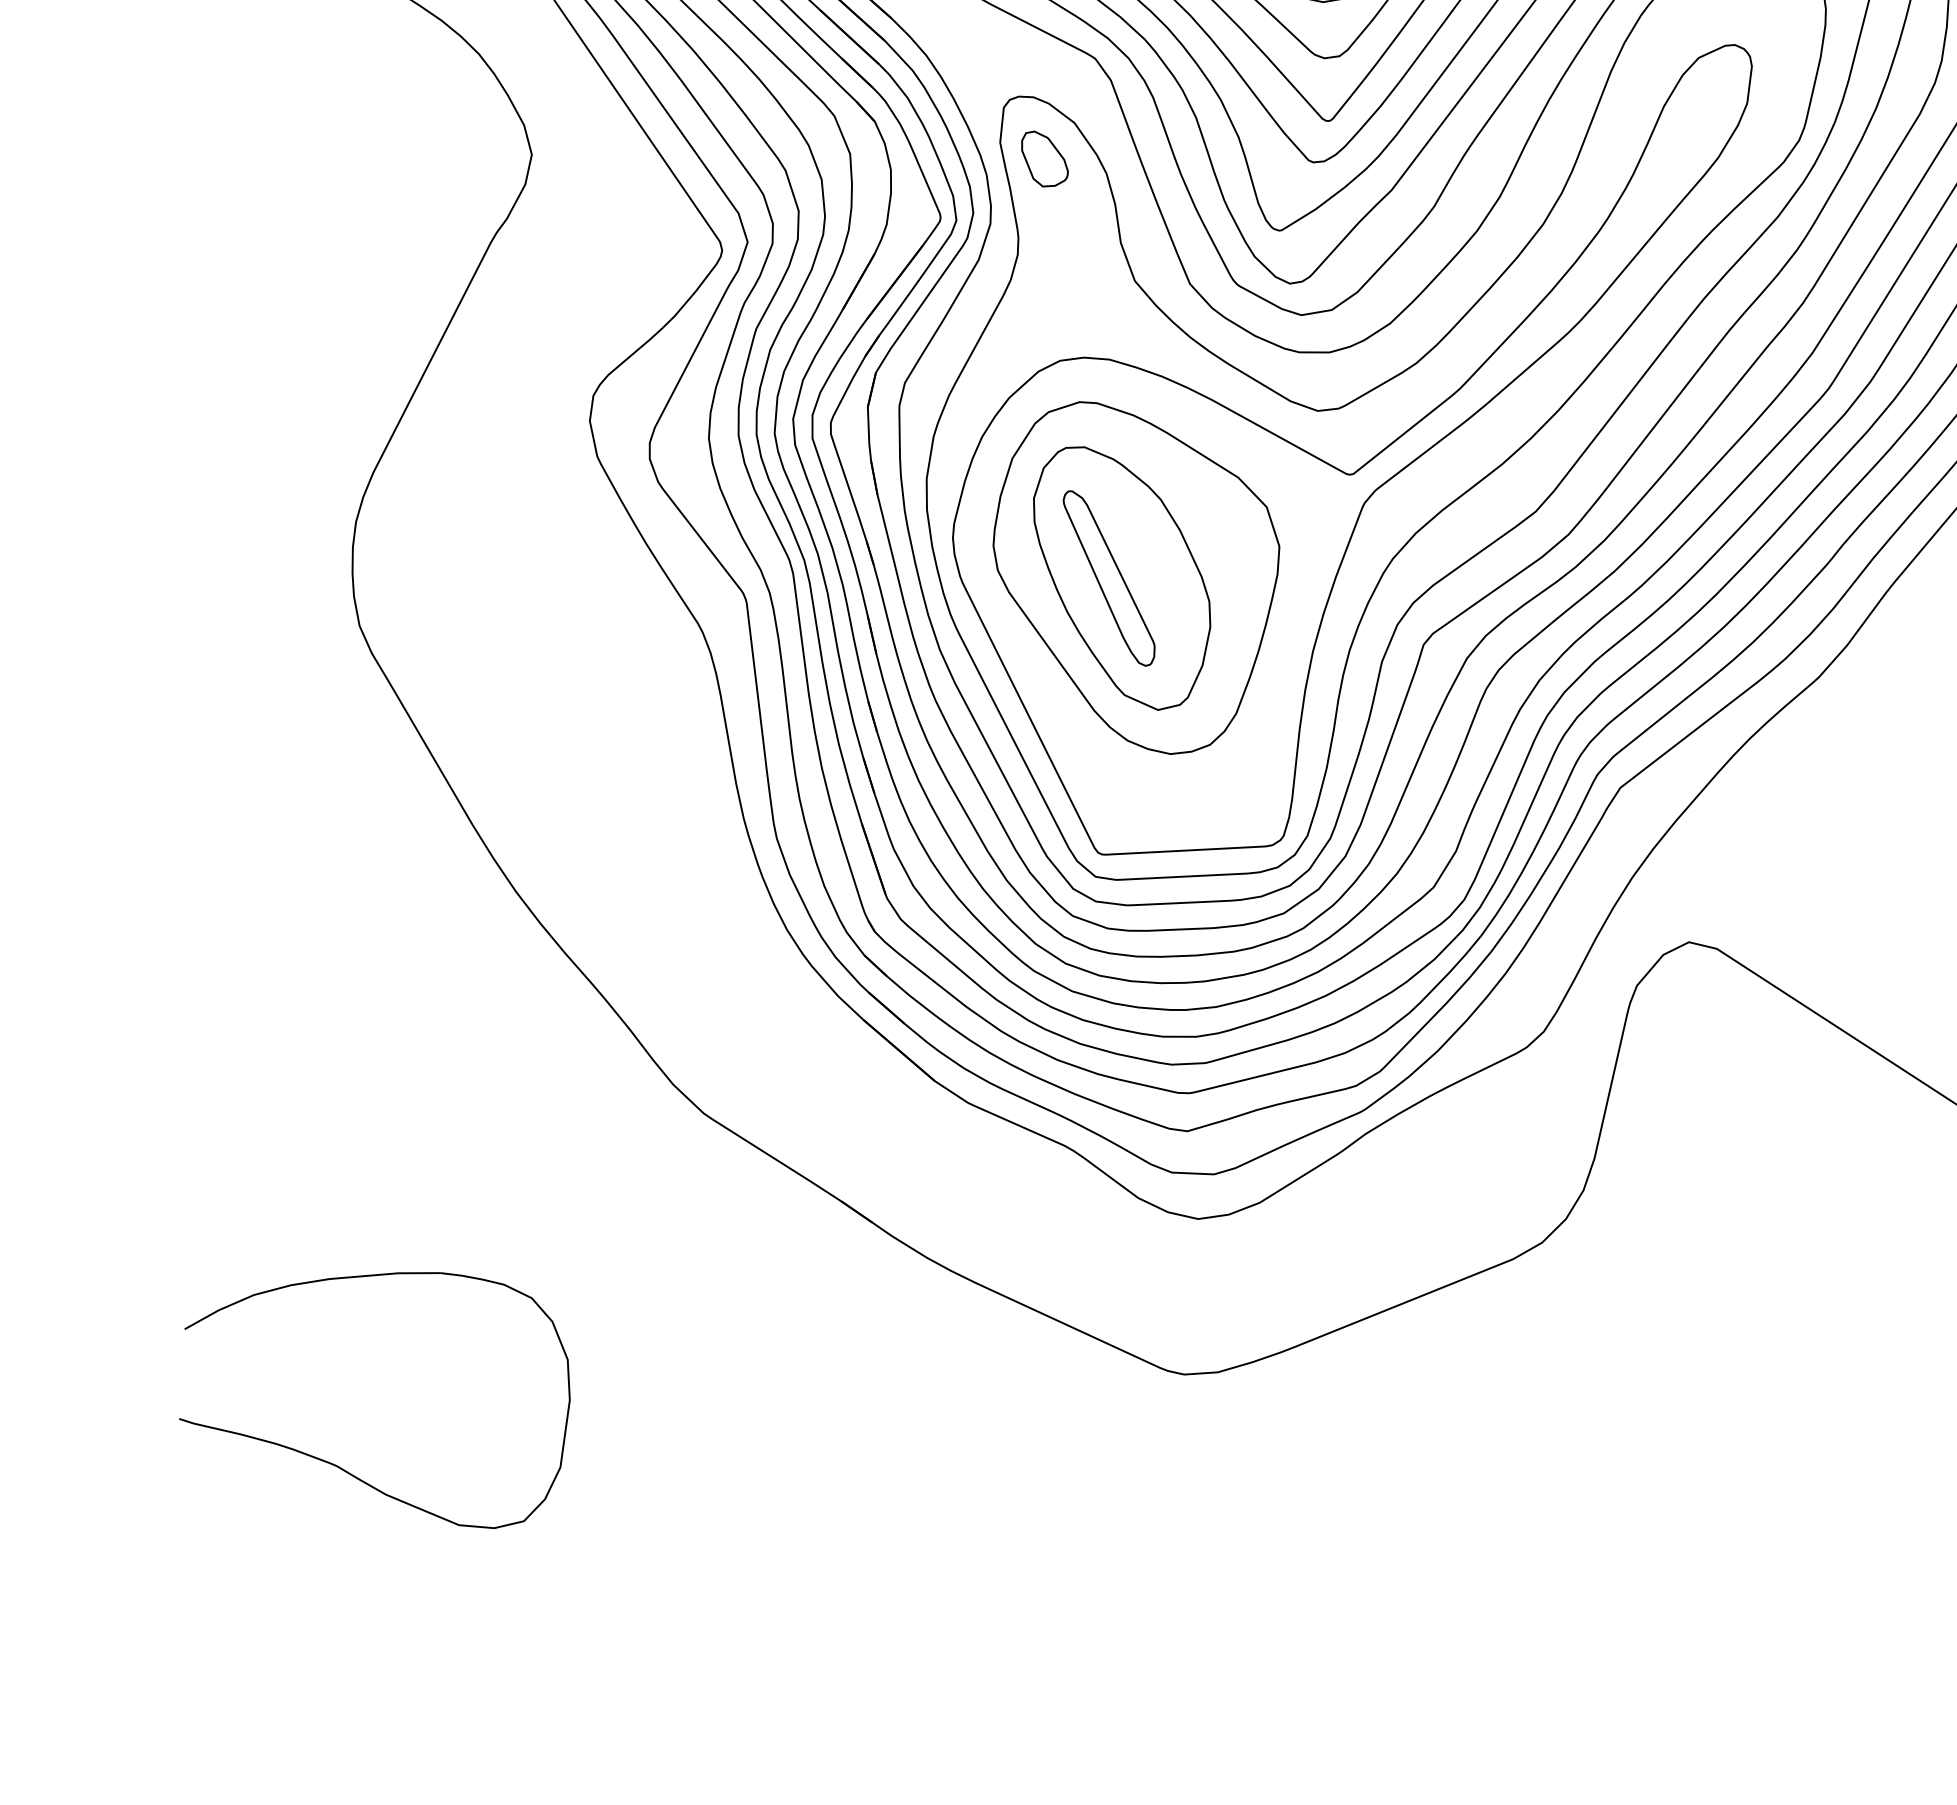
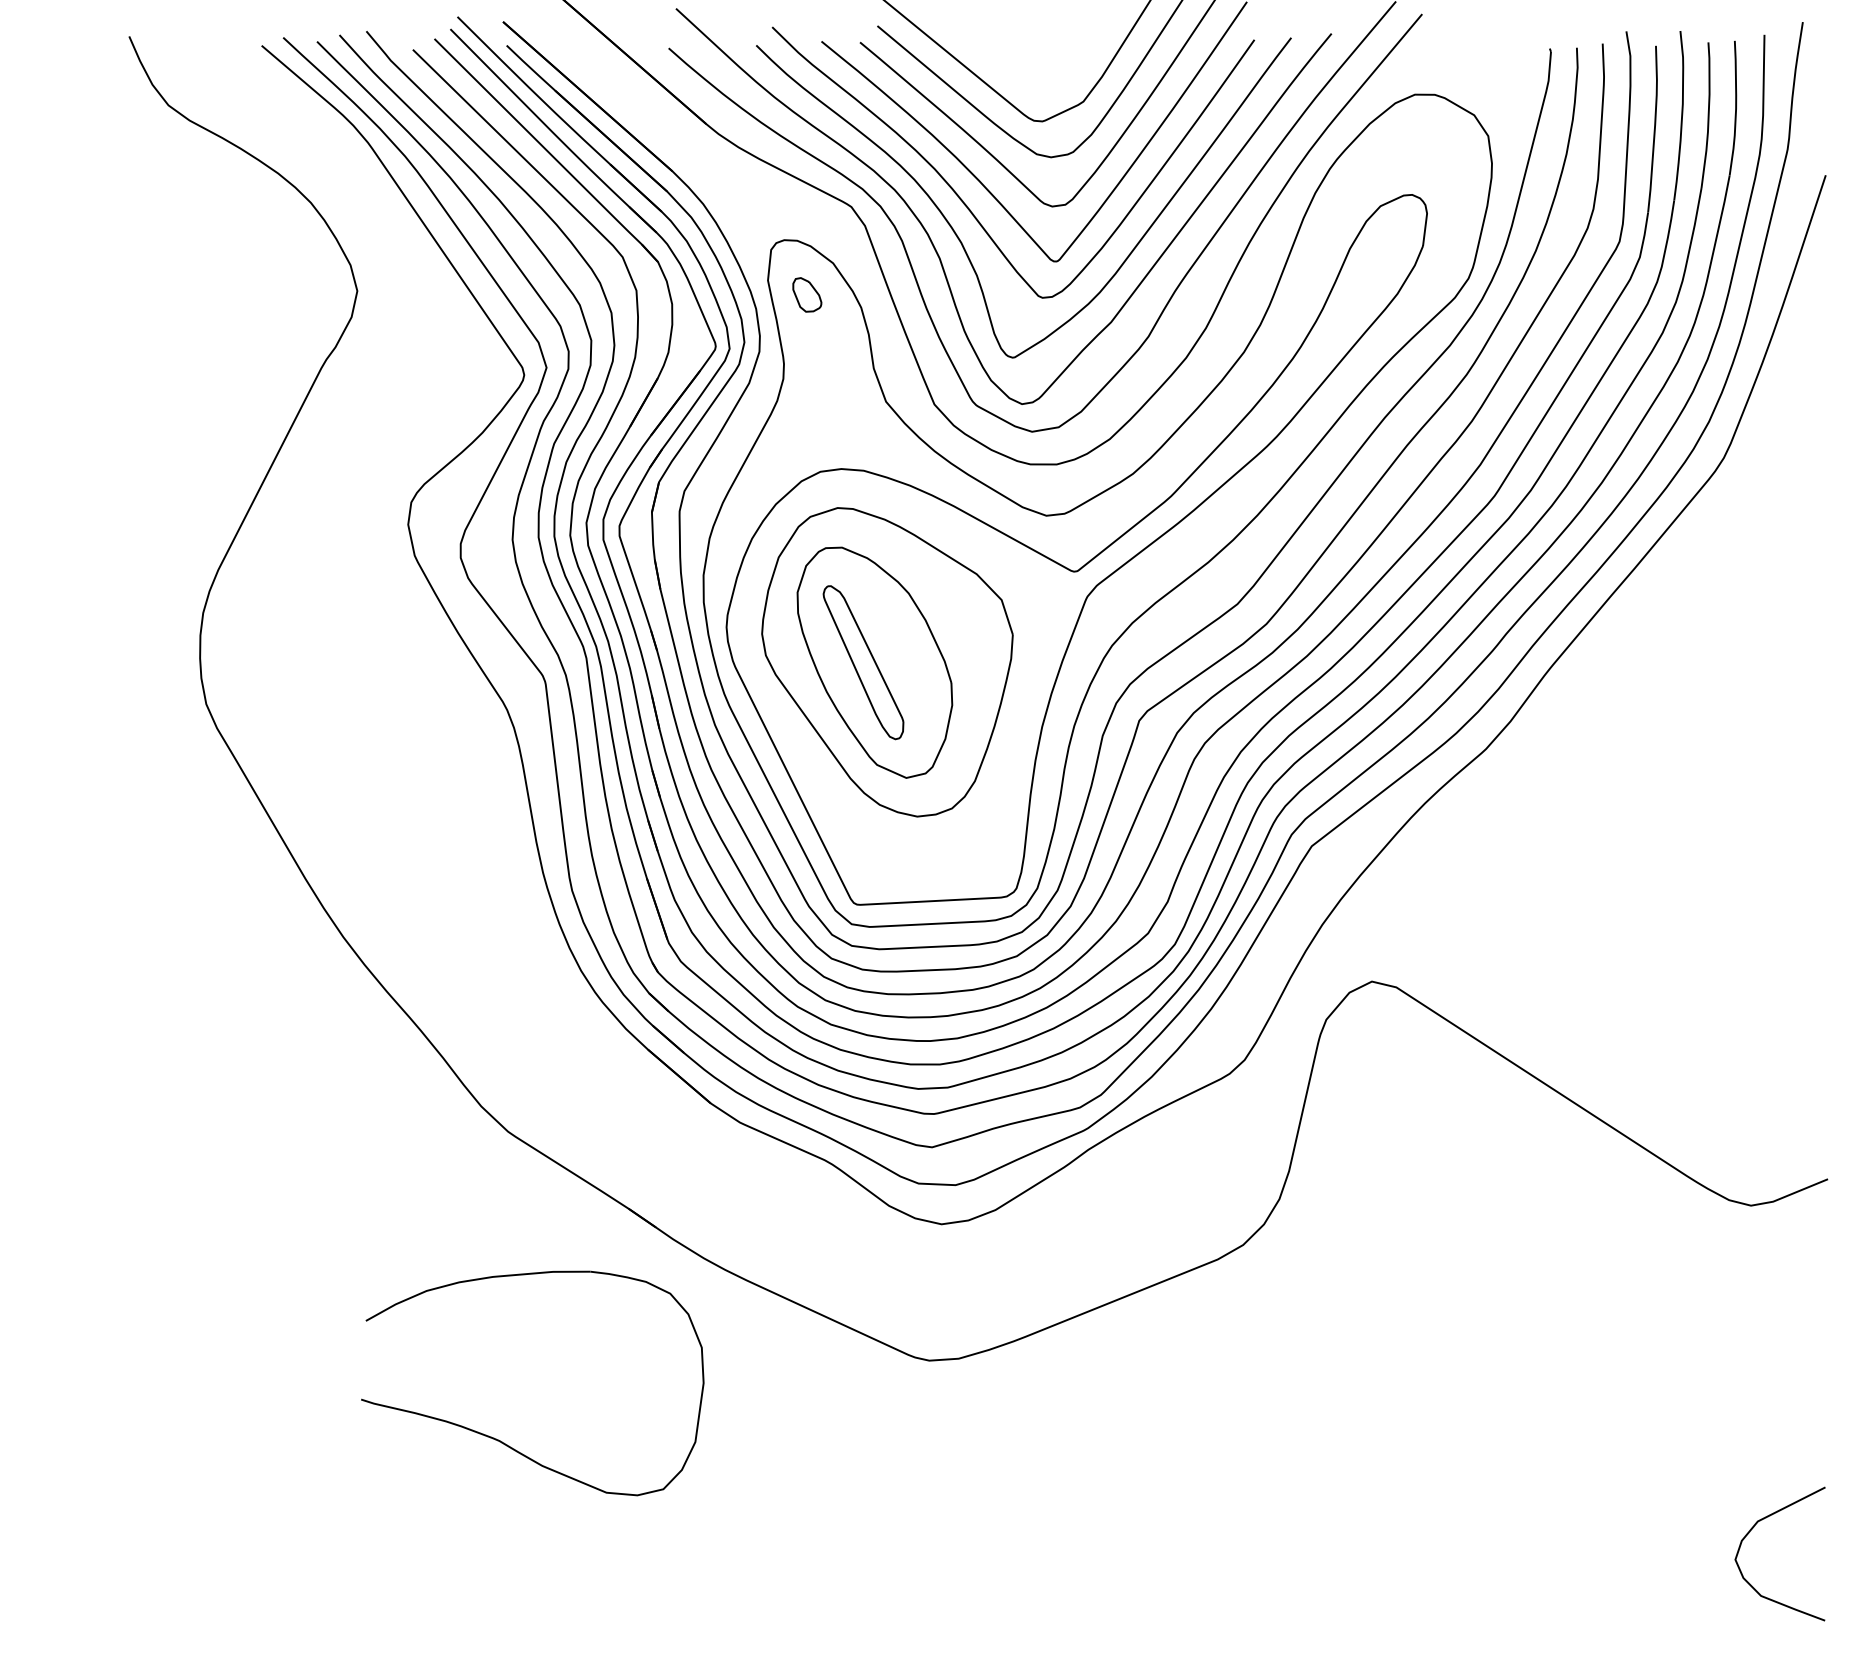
part: (1045, 158) -> (807, 294), size x0.7
part: (340, 1466) -> (502, 1441), moved

